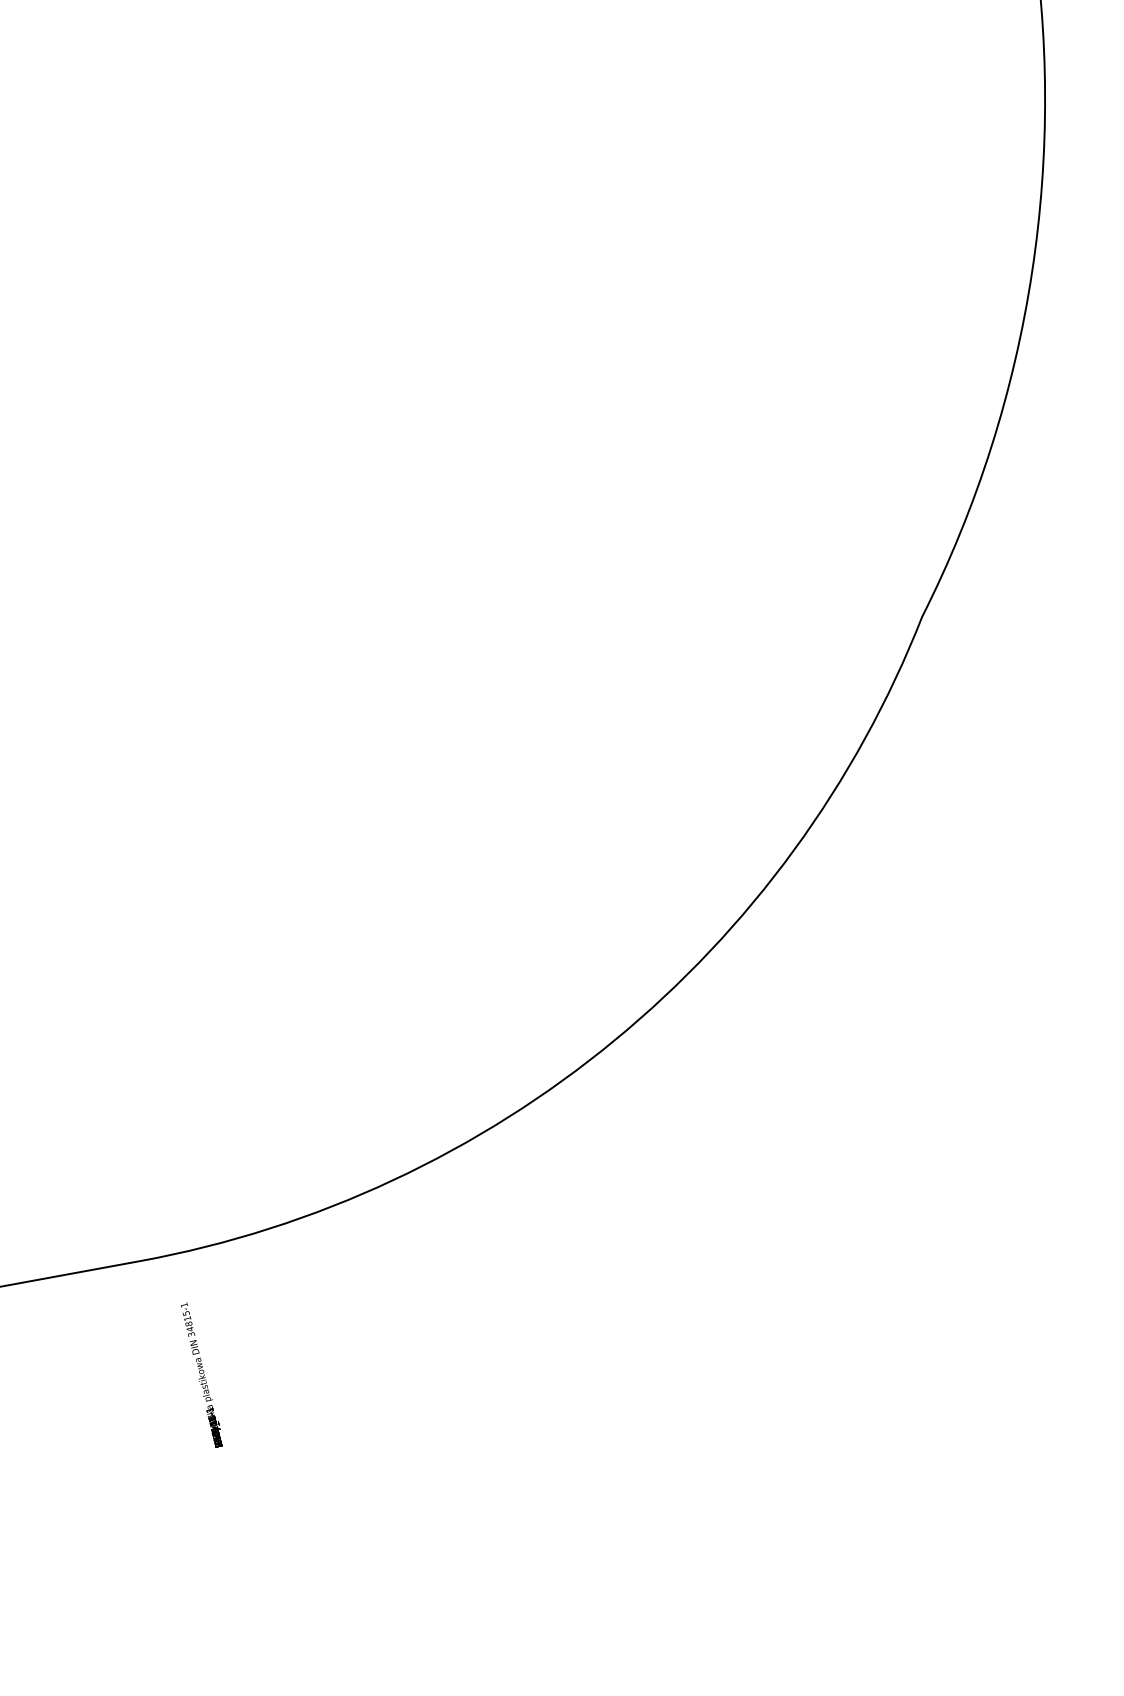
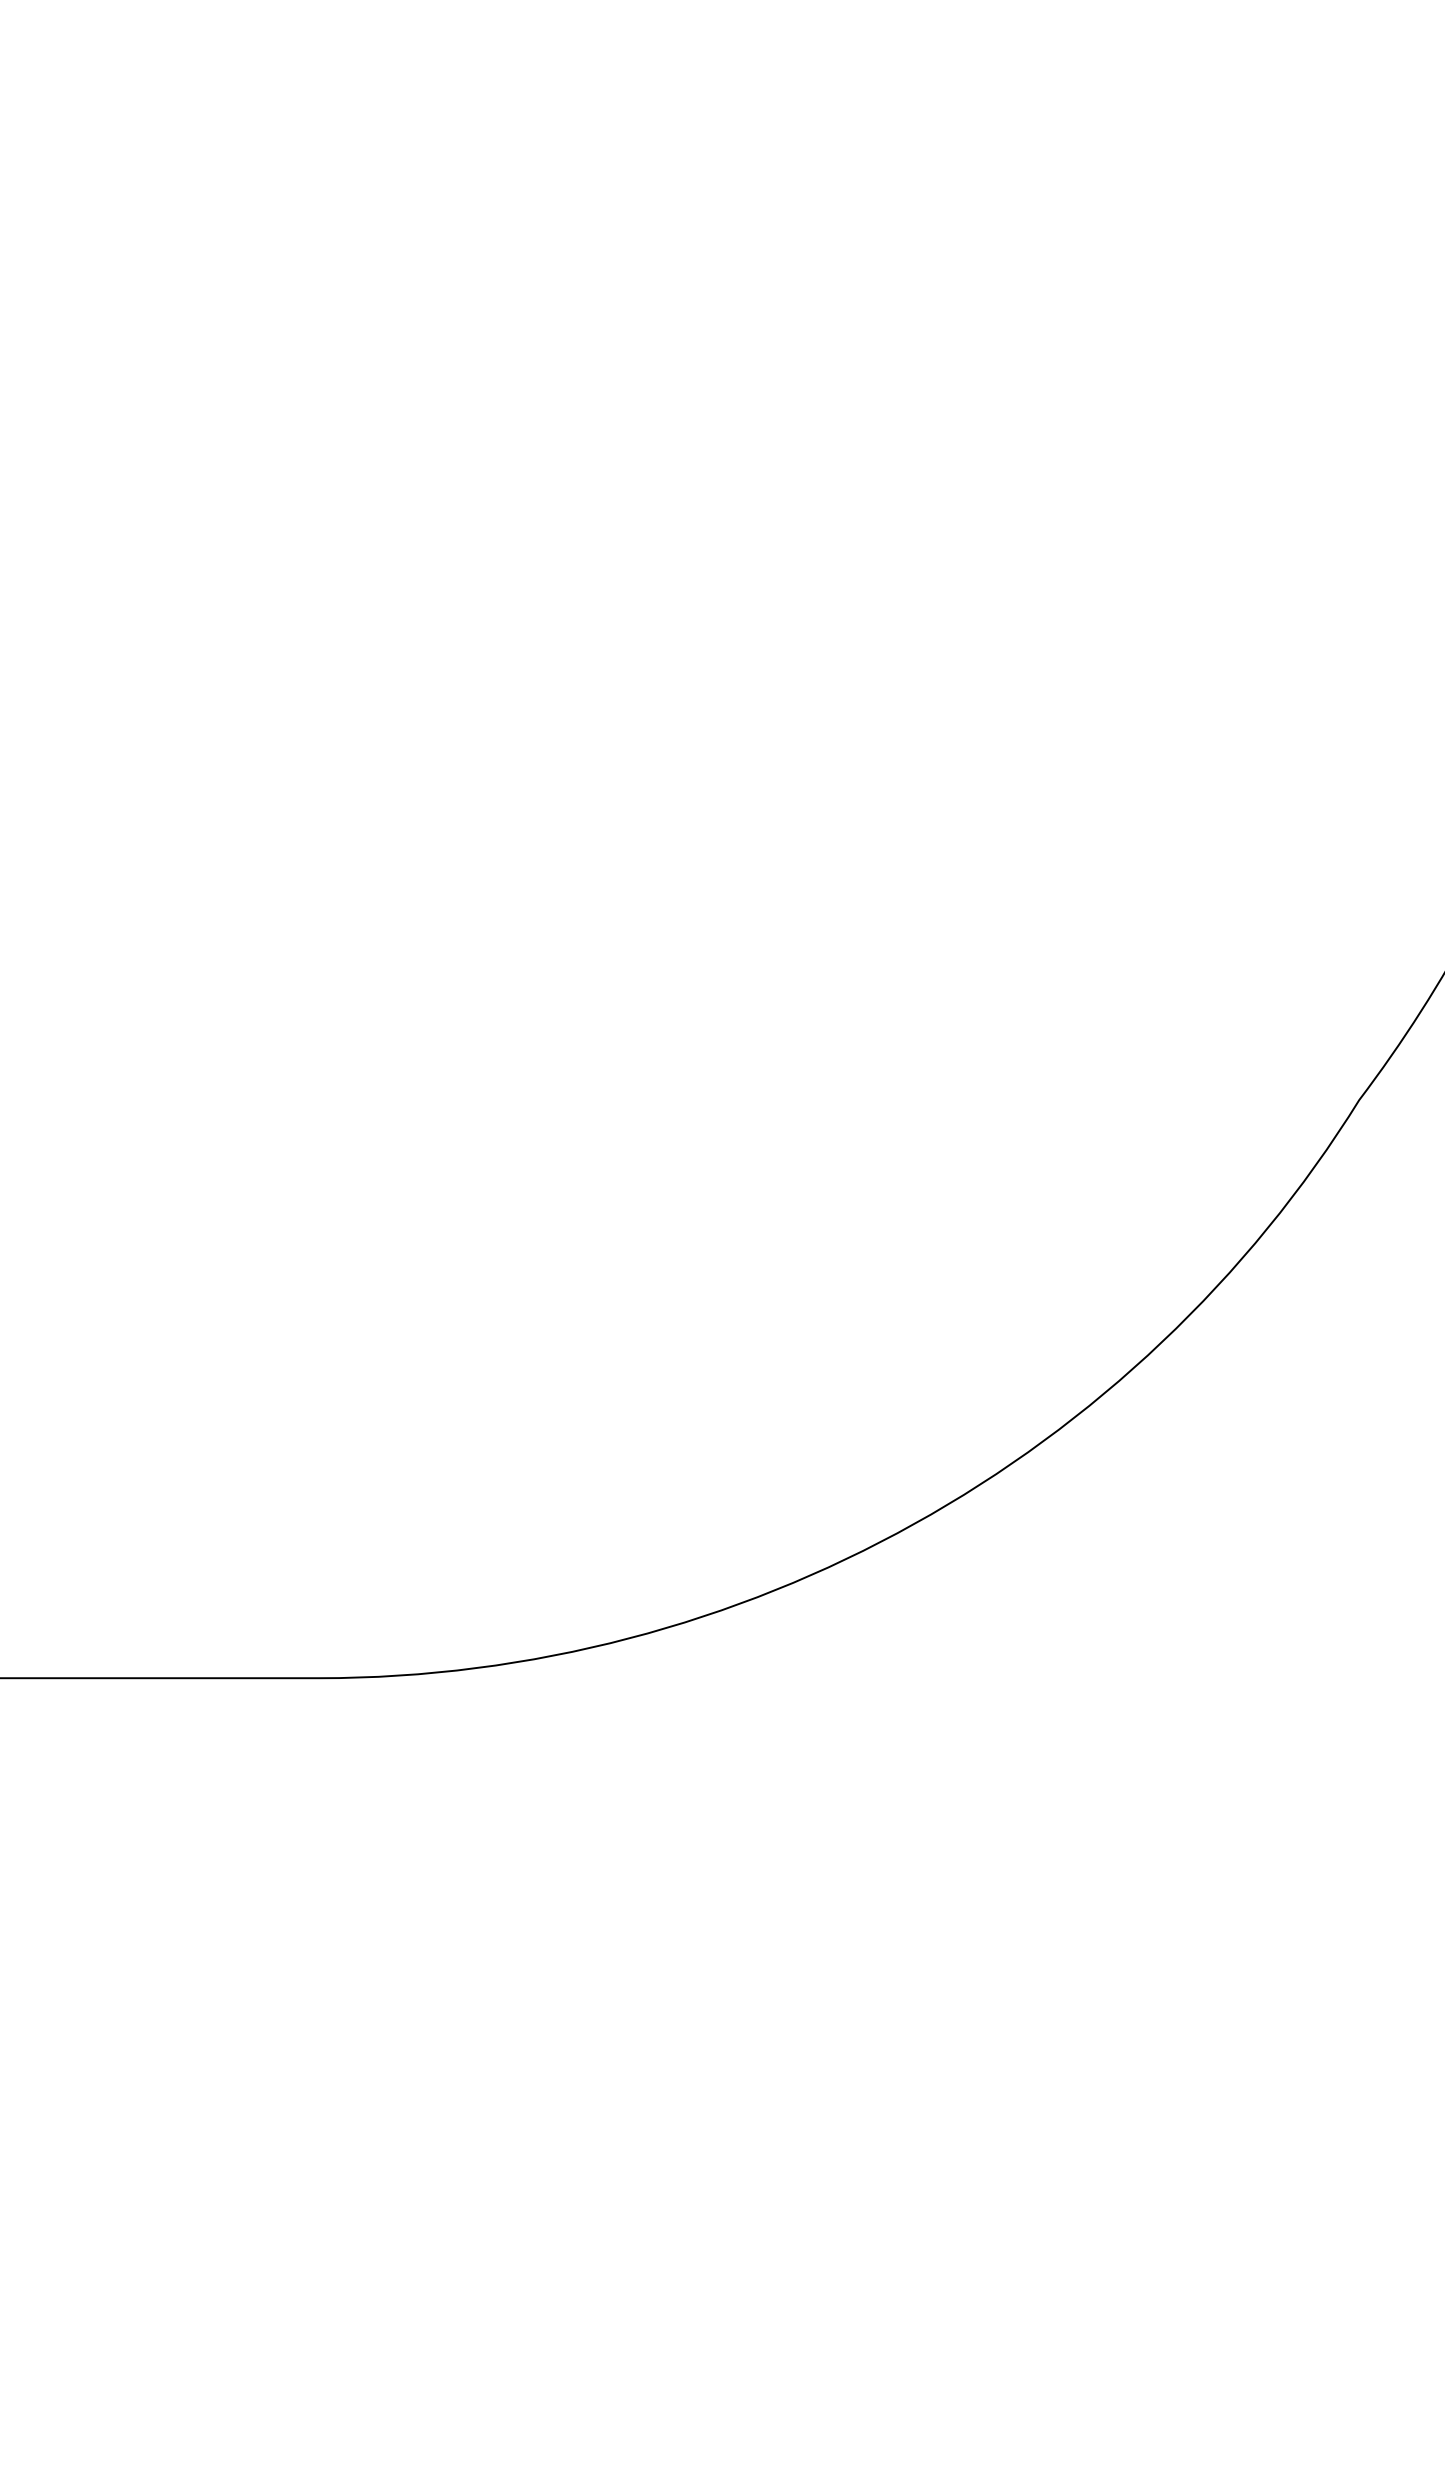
part: (201, 1374) -> (366, 1822), removed

